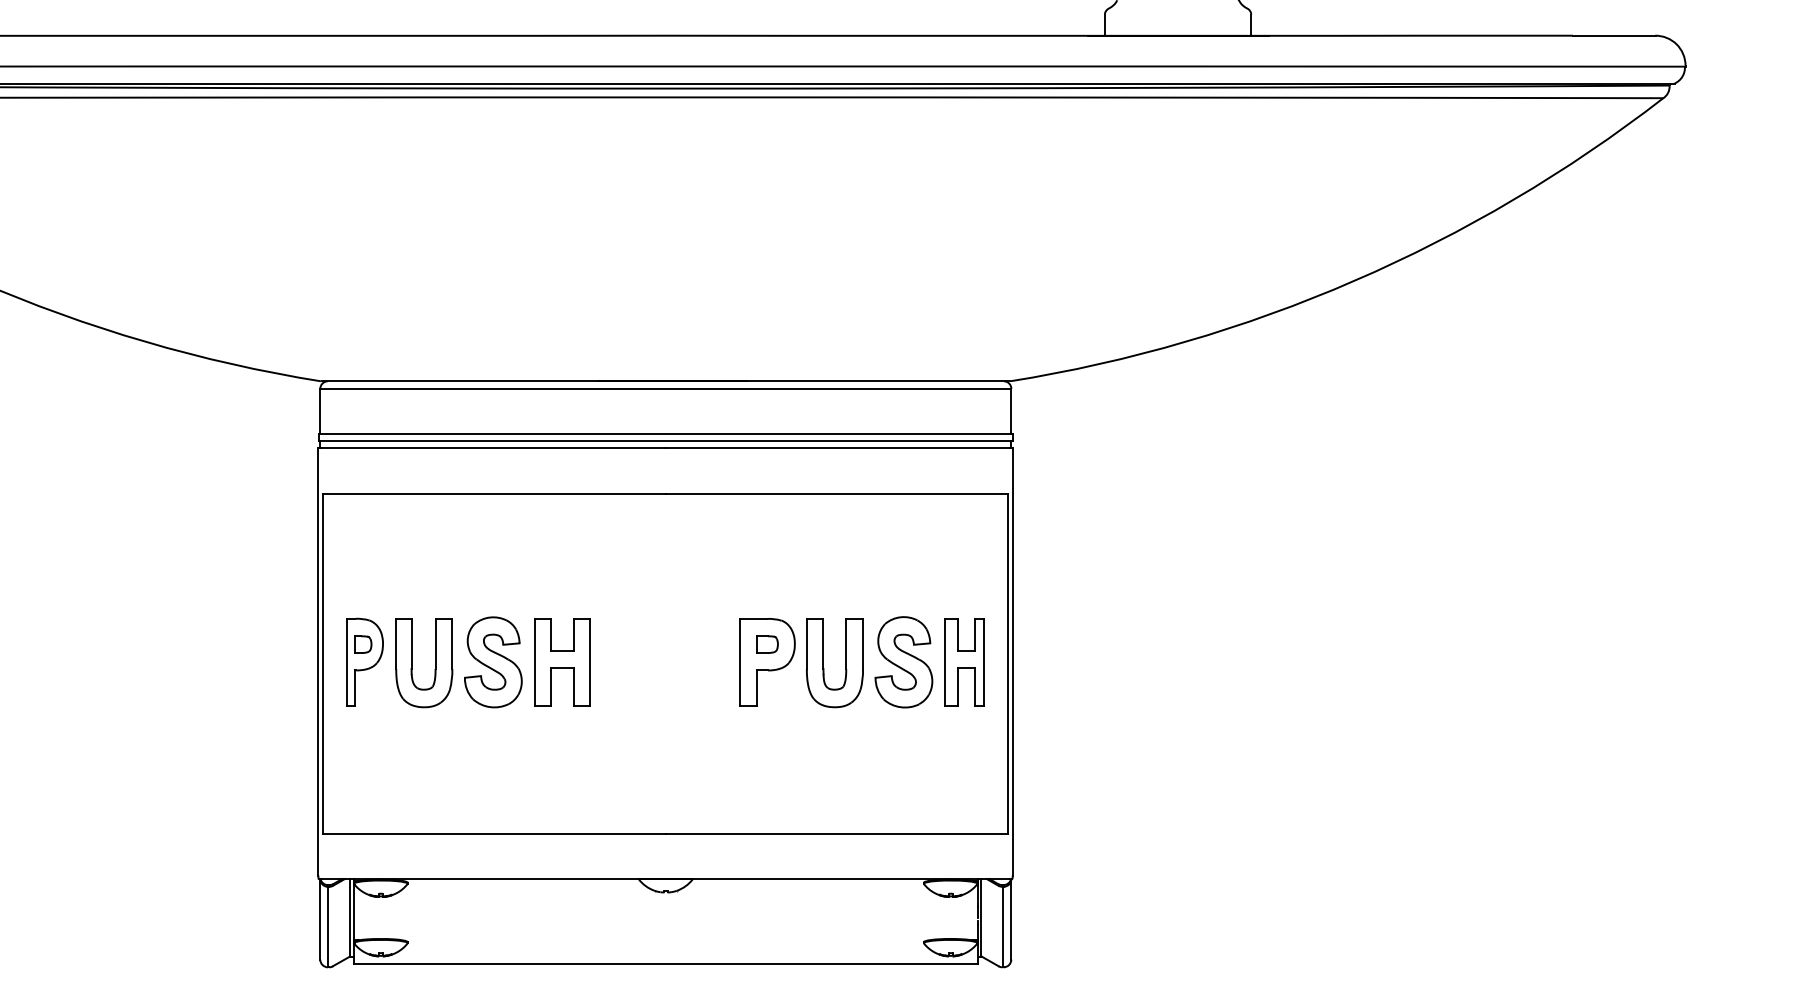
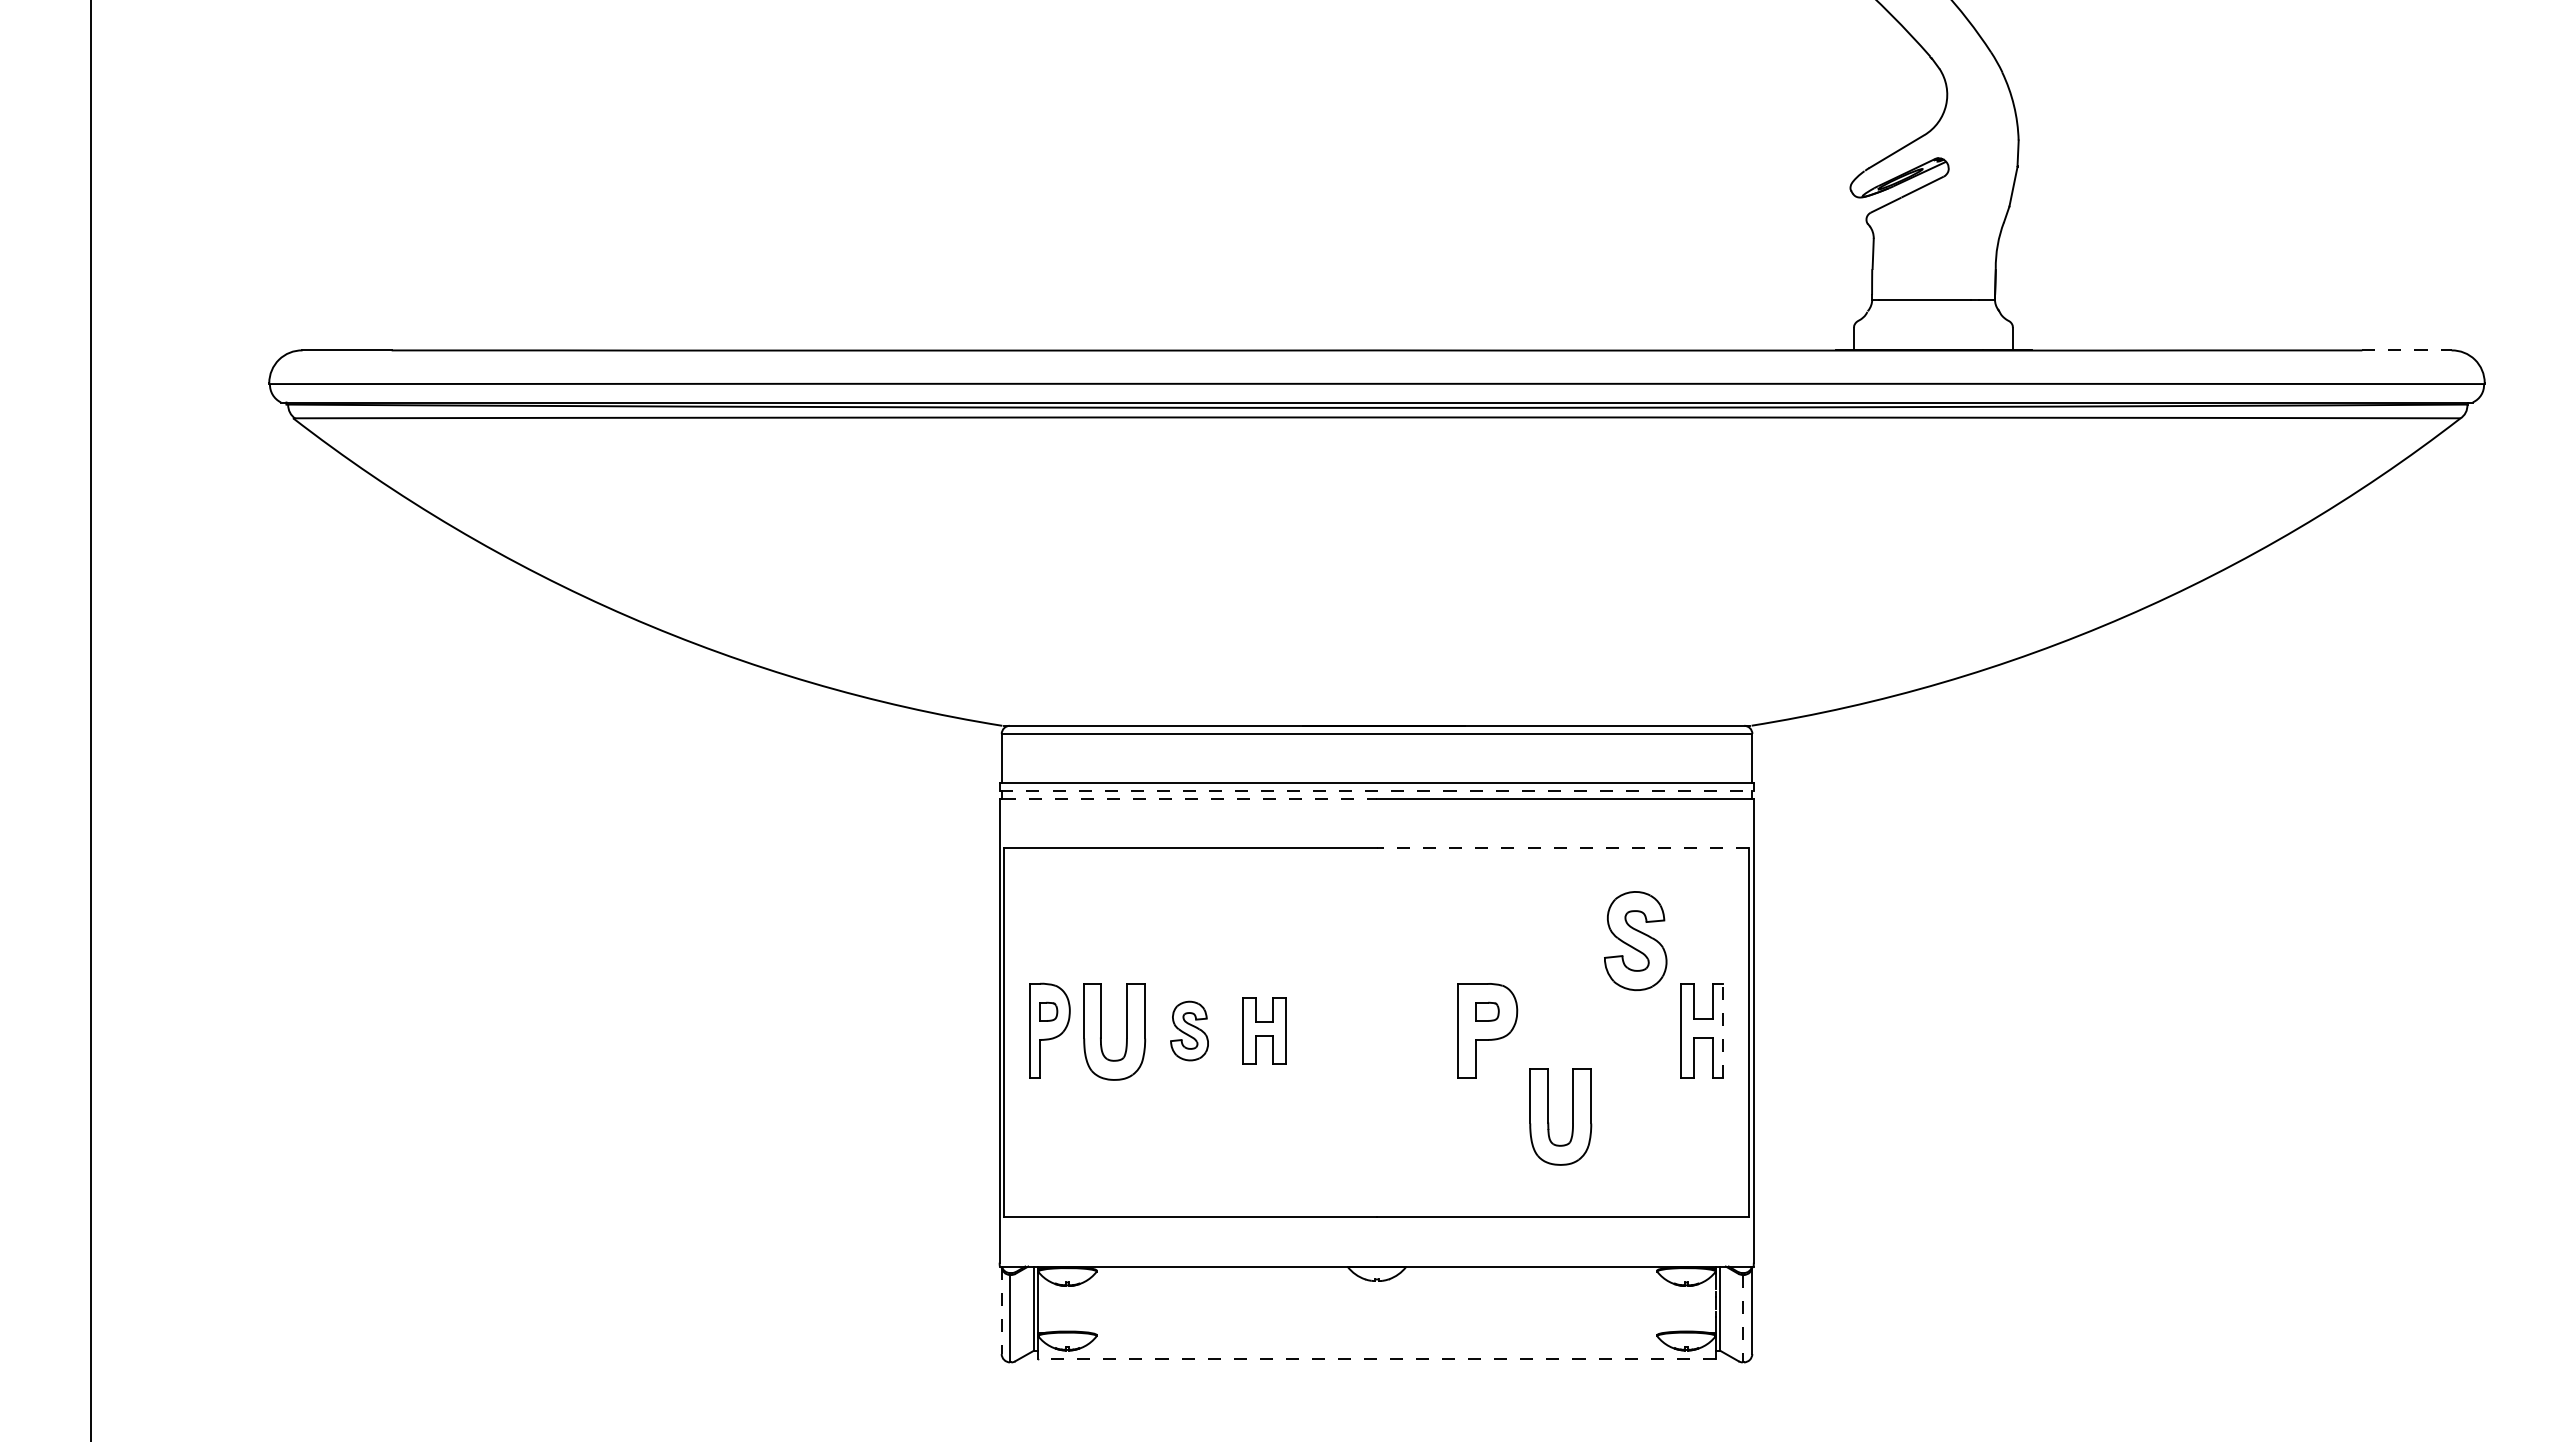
line: (1614, 35) -> (2407, 350), solid -> dashed
line: (666, 441) -> (1377, 791), solid -> dashed
line: (494, 448) -> (1190, 798), solid -> dashed
line: (836, 494) -> (1562, 848), solid -> dashed
part: (493, 661) -> (1189, 1030), size x0.6
part: (562, 661) -> (1264, 1030), size x0.7
line: (984, 661) -> (1723, 1030), solid -> dashed
part: (823, 662) -> (1548, 1116), moved
part: (903, 662) -> (1635, 941), moved
line: (320, 919) -> (1001, 1310), solid -> dashed
line: (1002, 926) -> (1742, 1318), solid -> dashed
line: (666, 963) -> (1377, 1358), solid -> dashed

